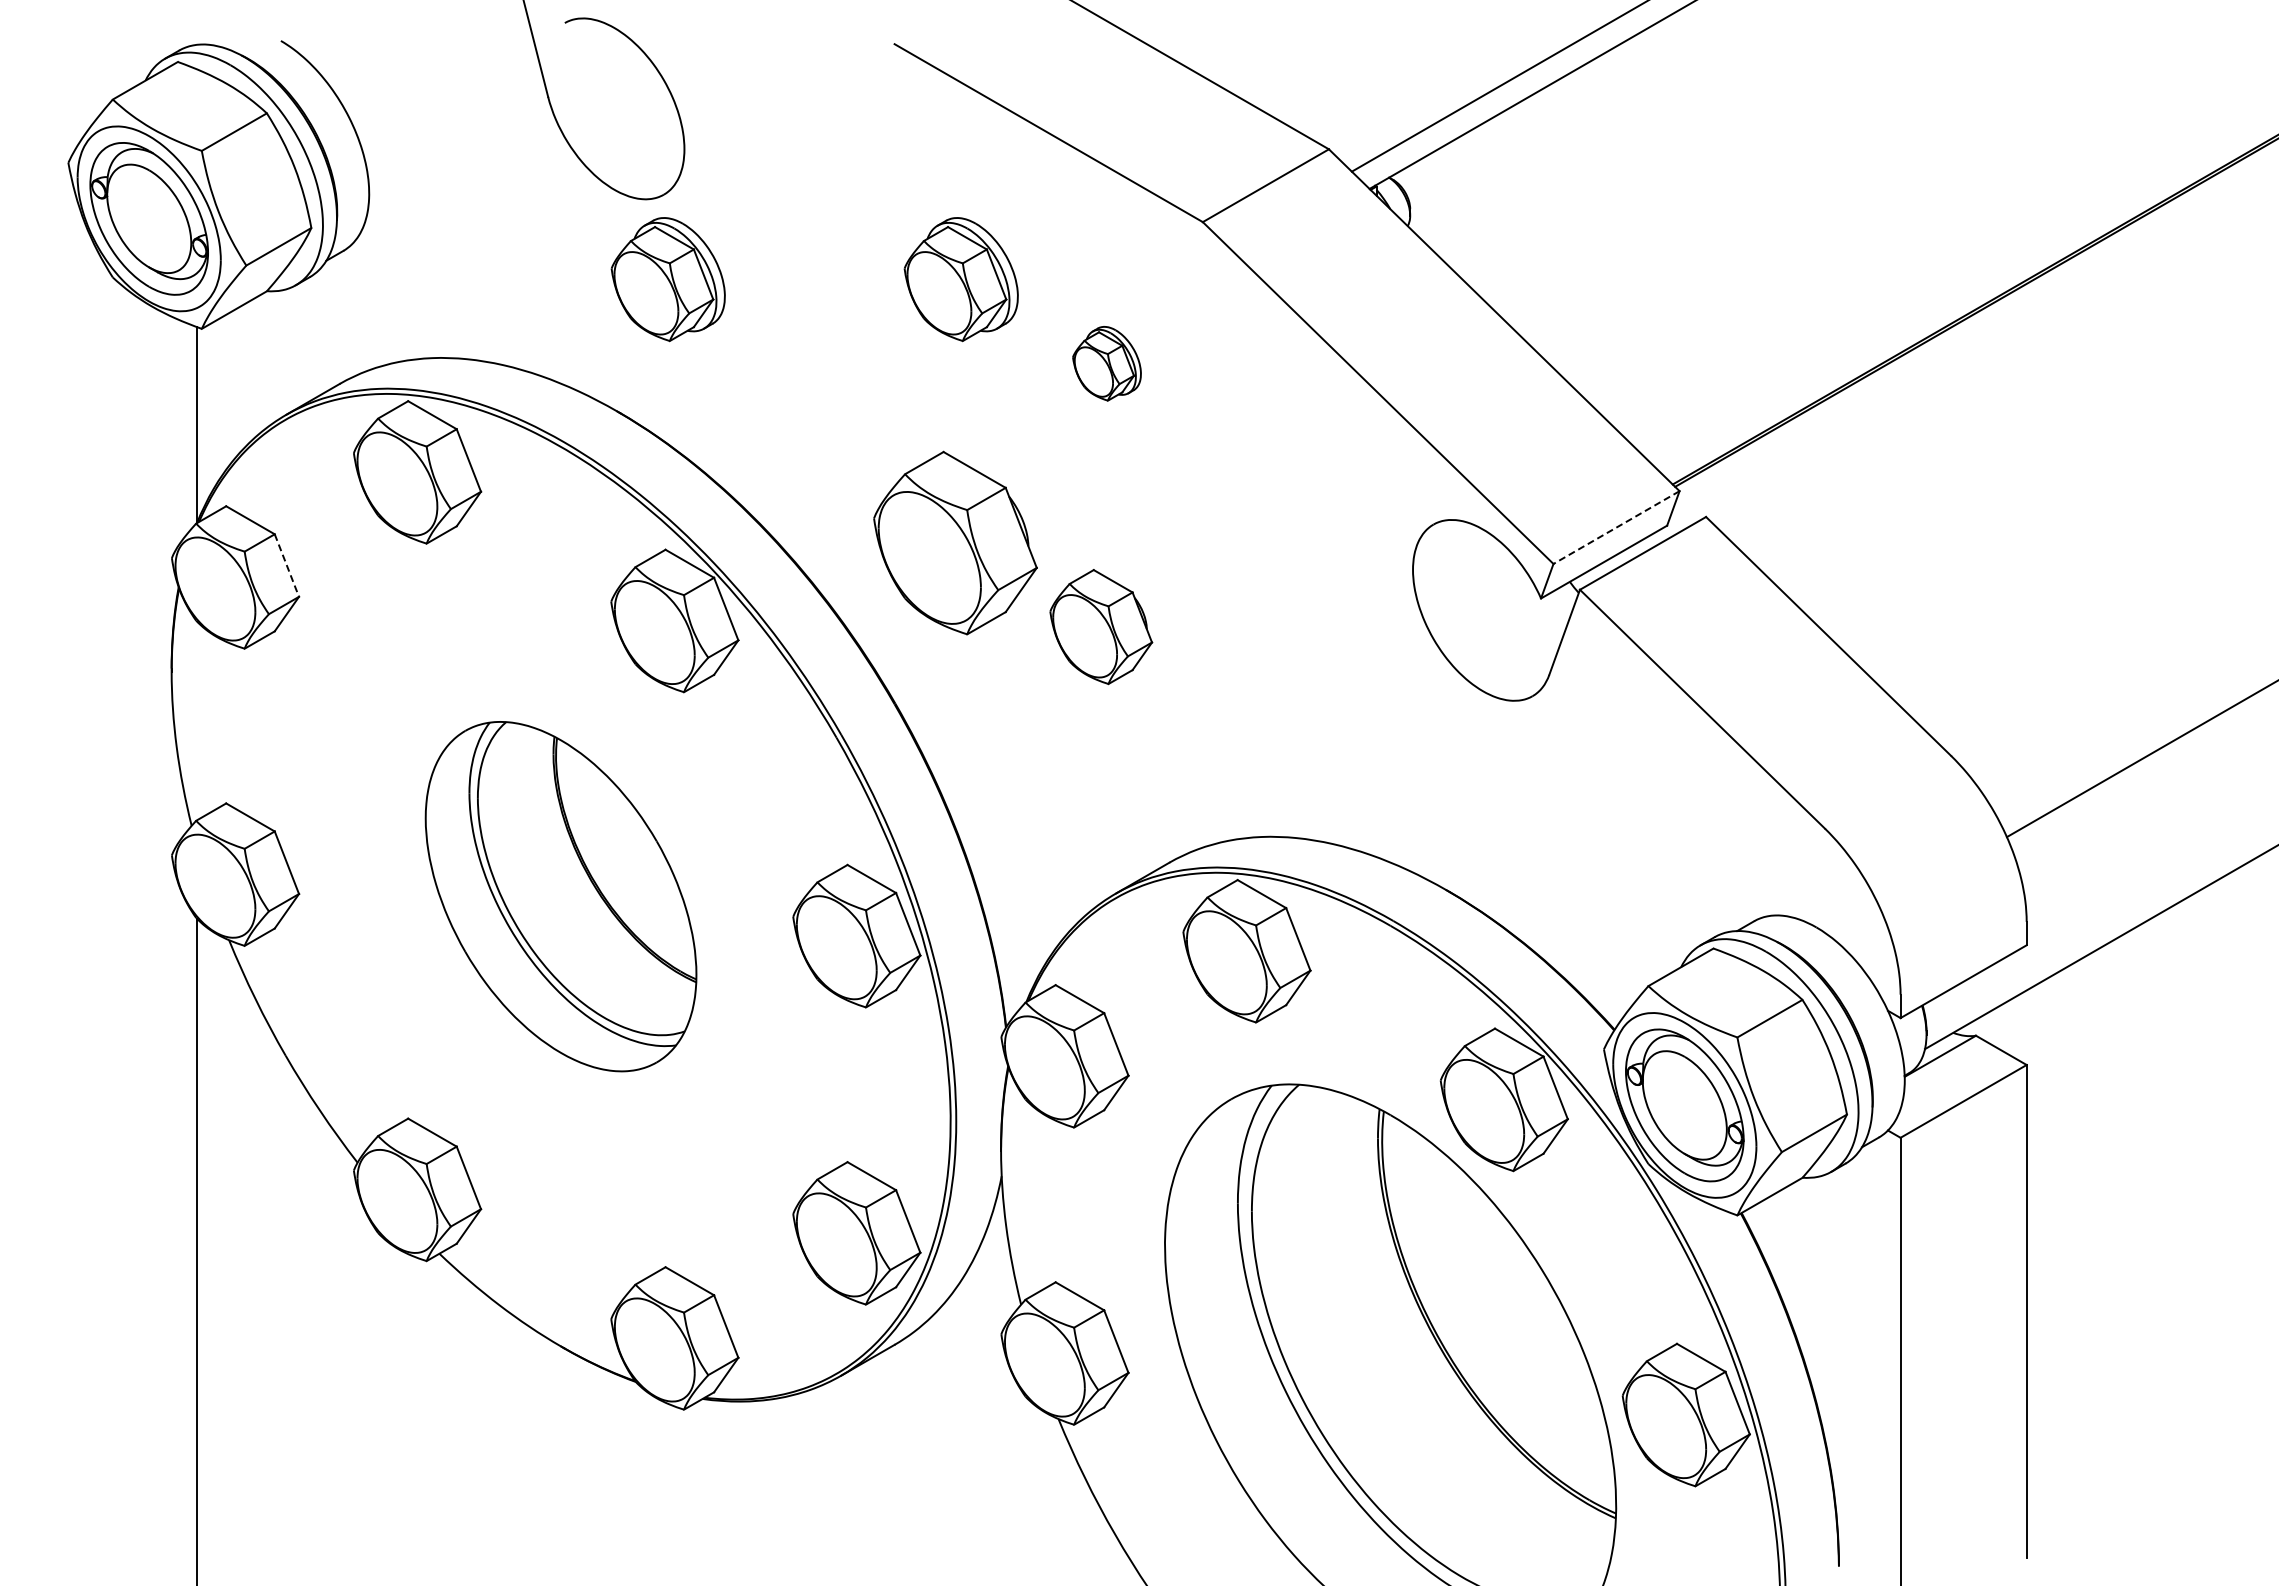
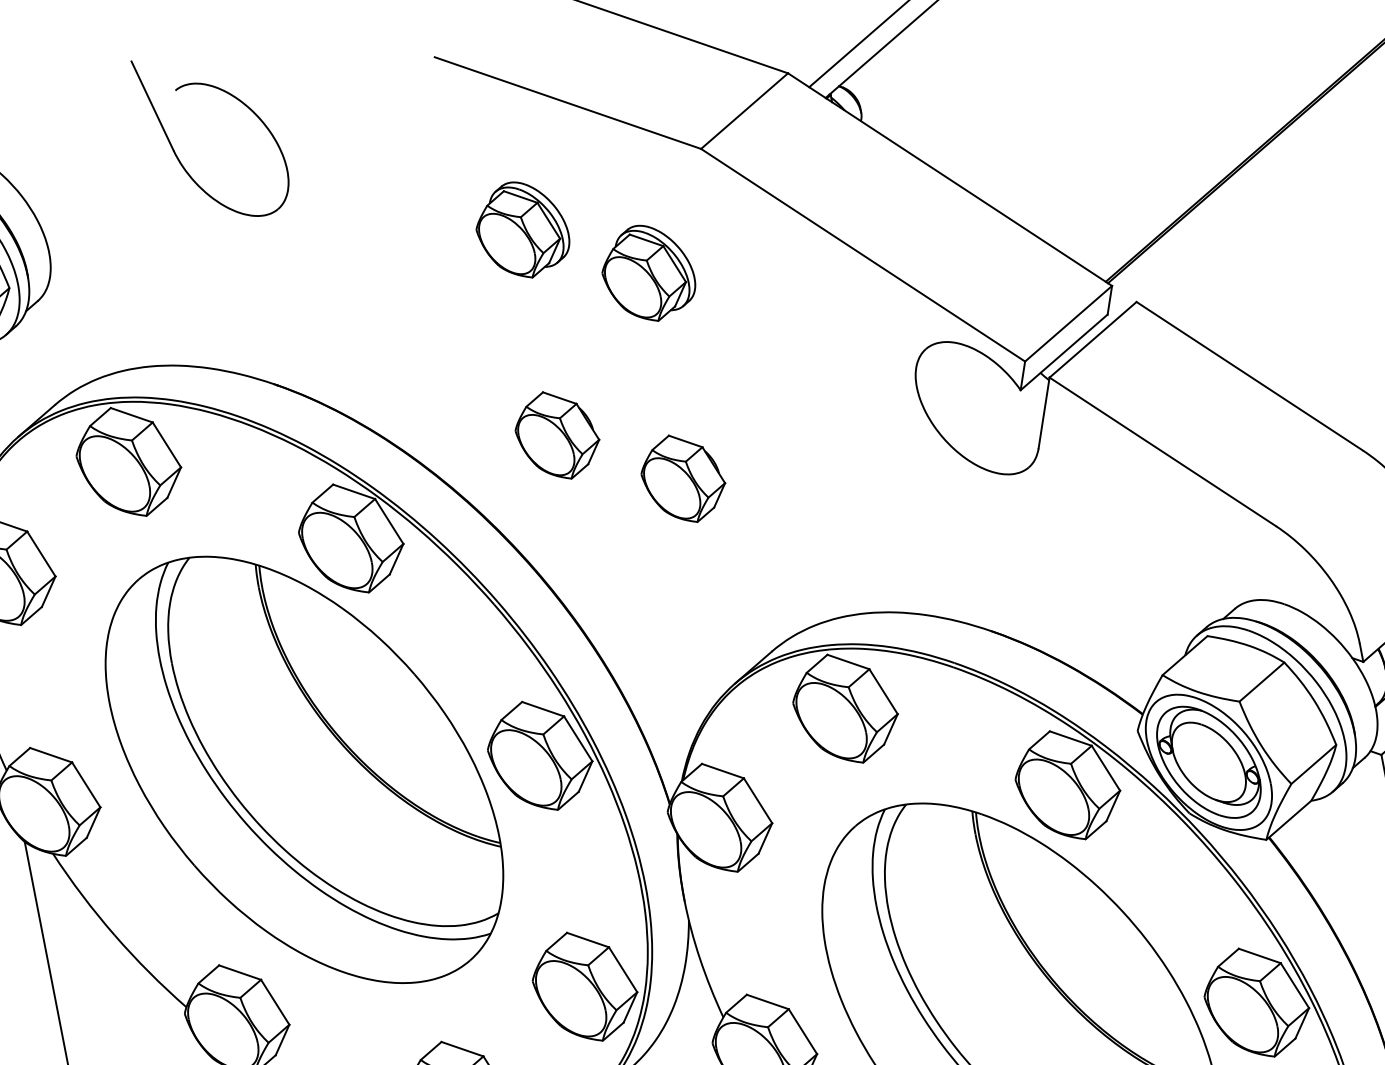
part: (667, 279) -> (293, 274), removed
part: (1106, 363) -> (647, 273), size x1.67
line: (1616, 527) -> (1068, 323), dashed -> solid
part: (955, 542) -> (557, 435), size x0.62
line: (286, 565) -> (41, 554), dashed -> solid
part: (560, 896) -> (303, 769), size x1.67

